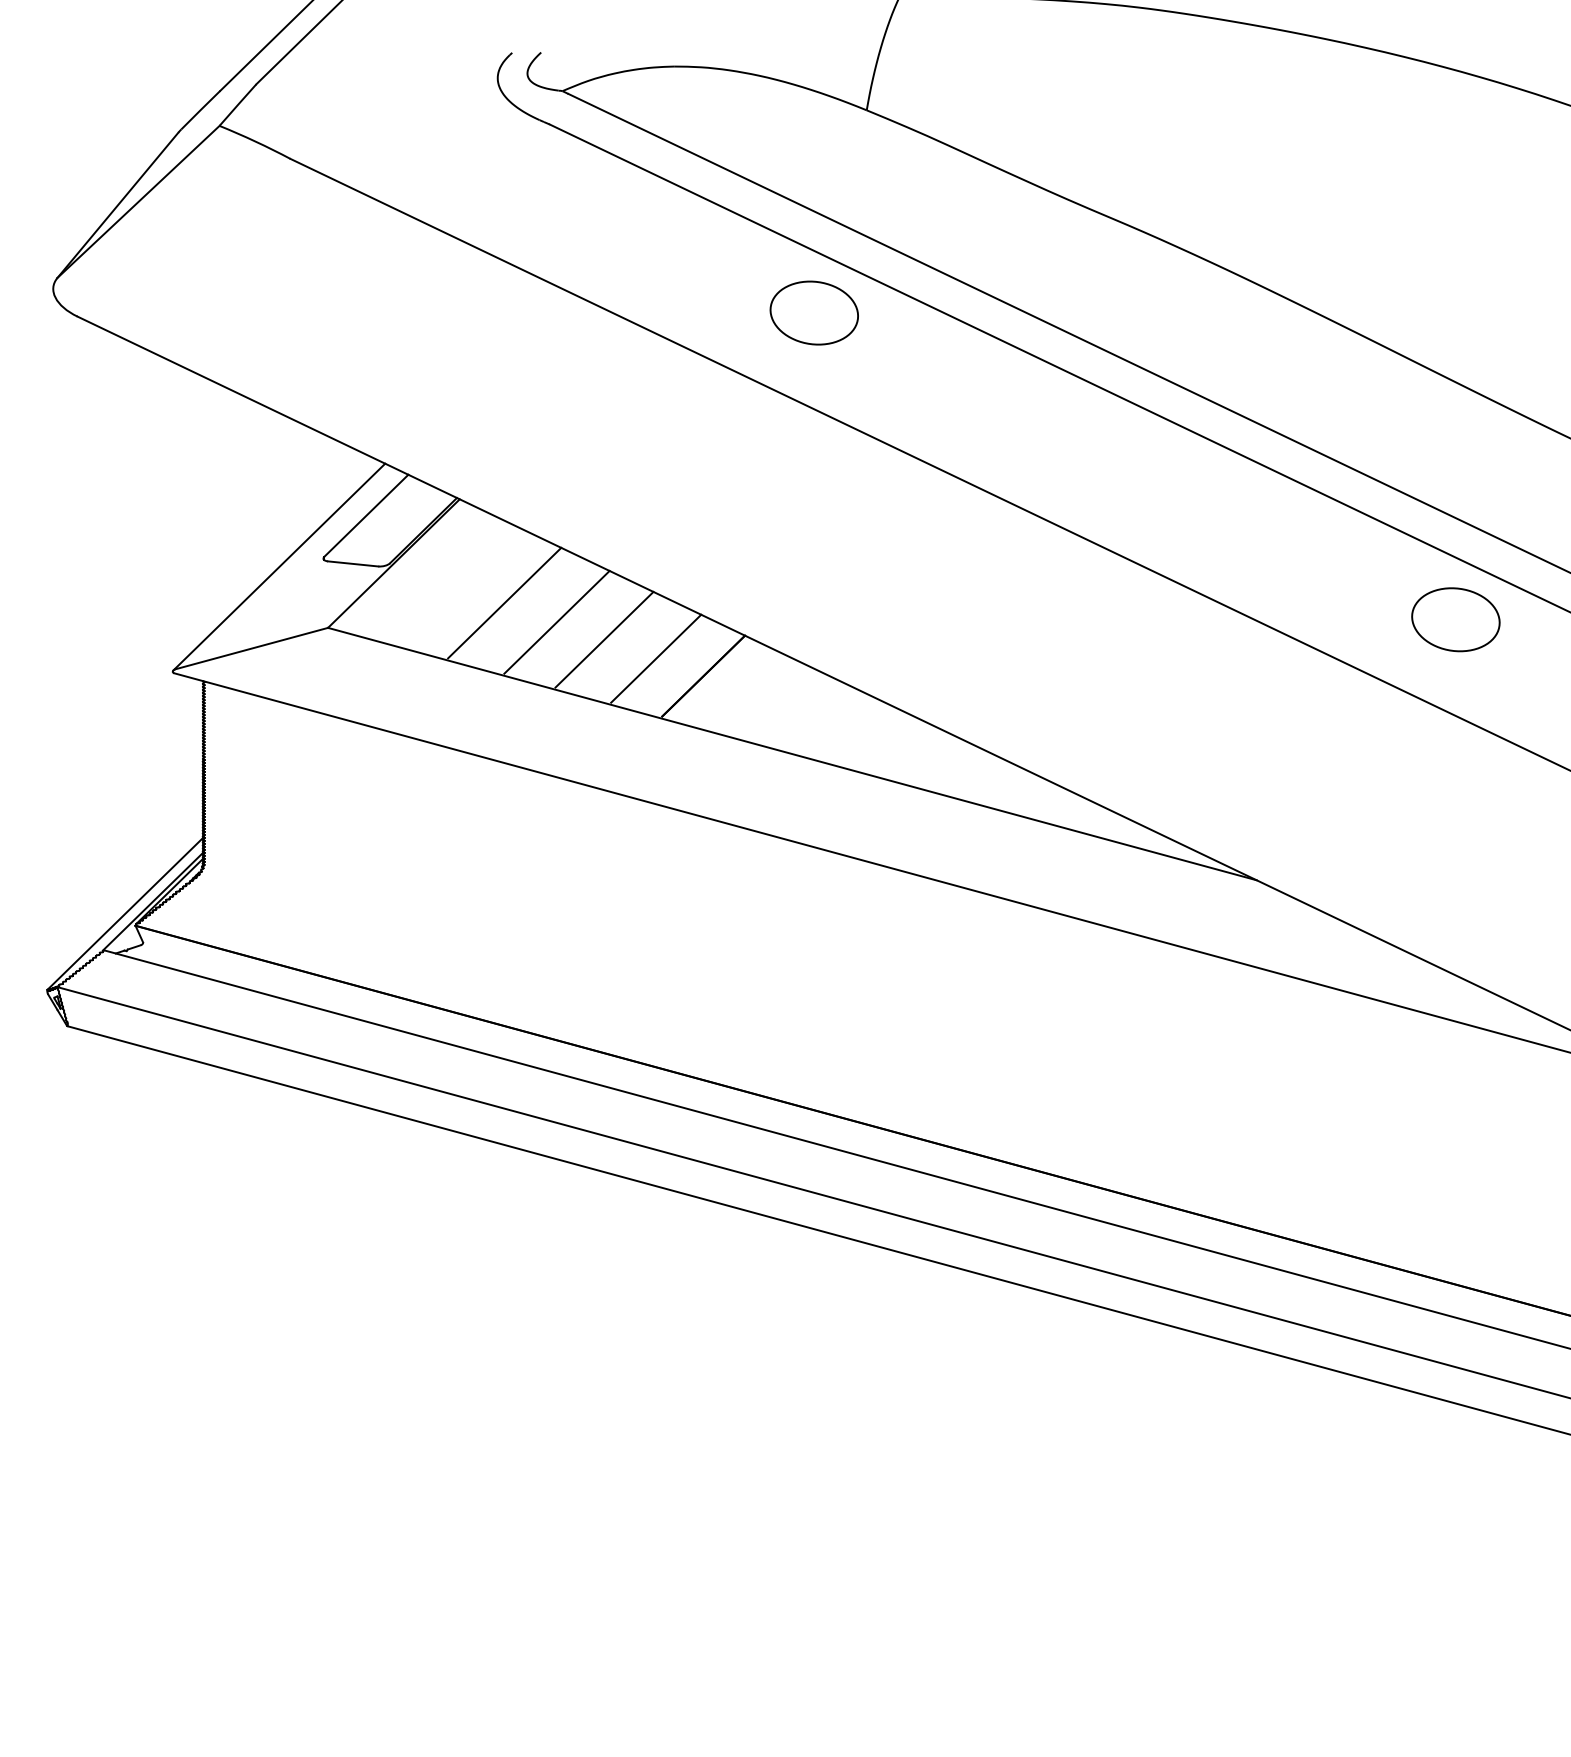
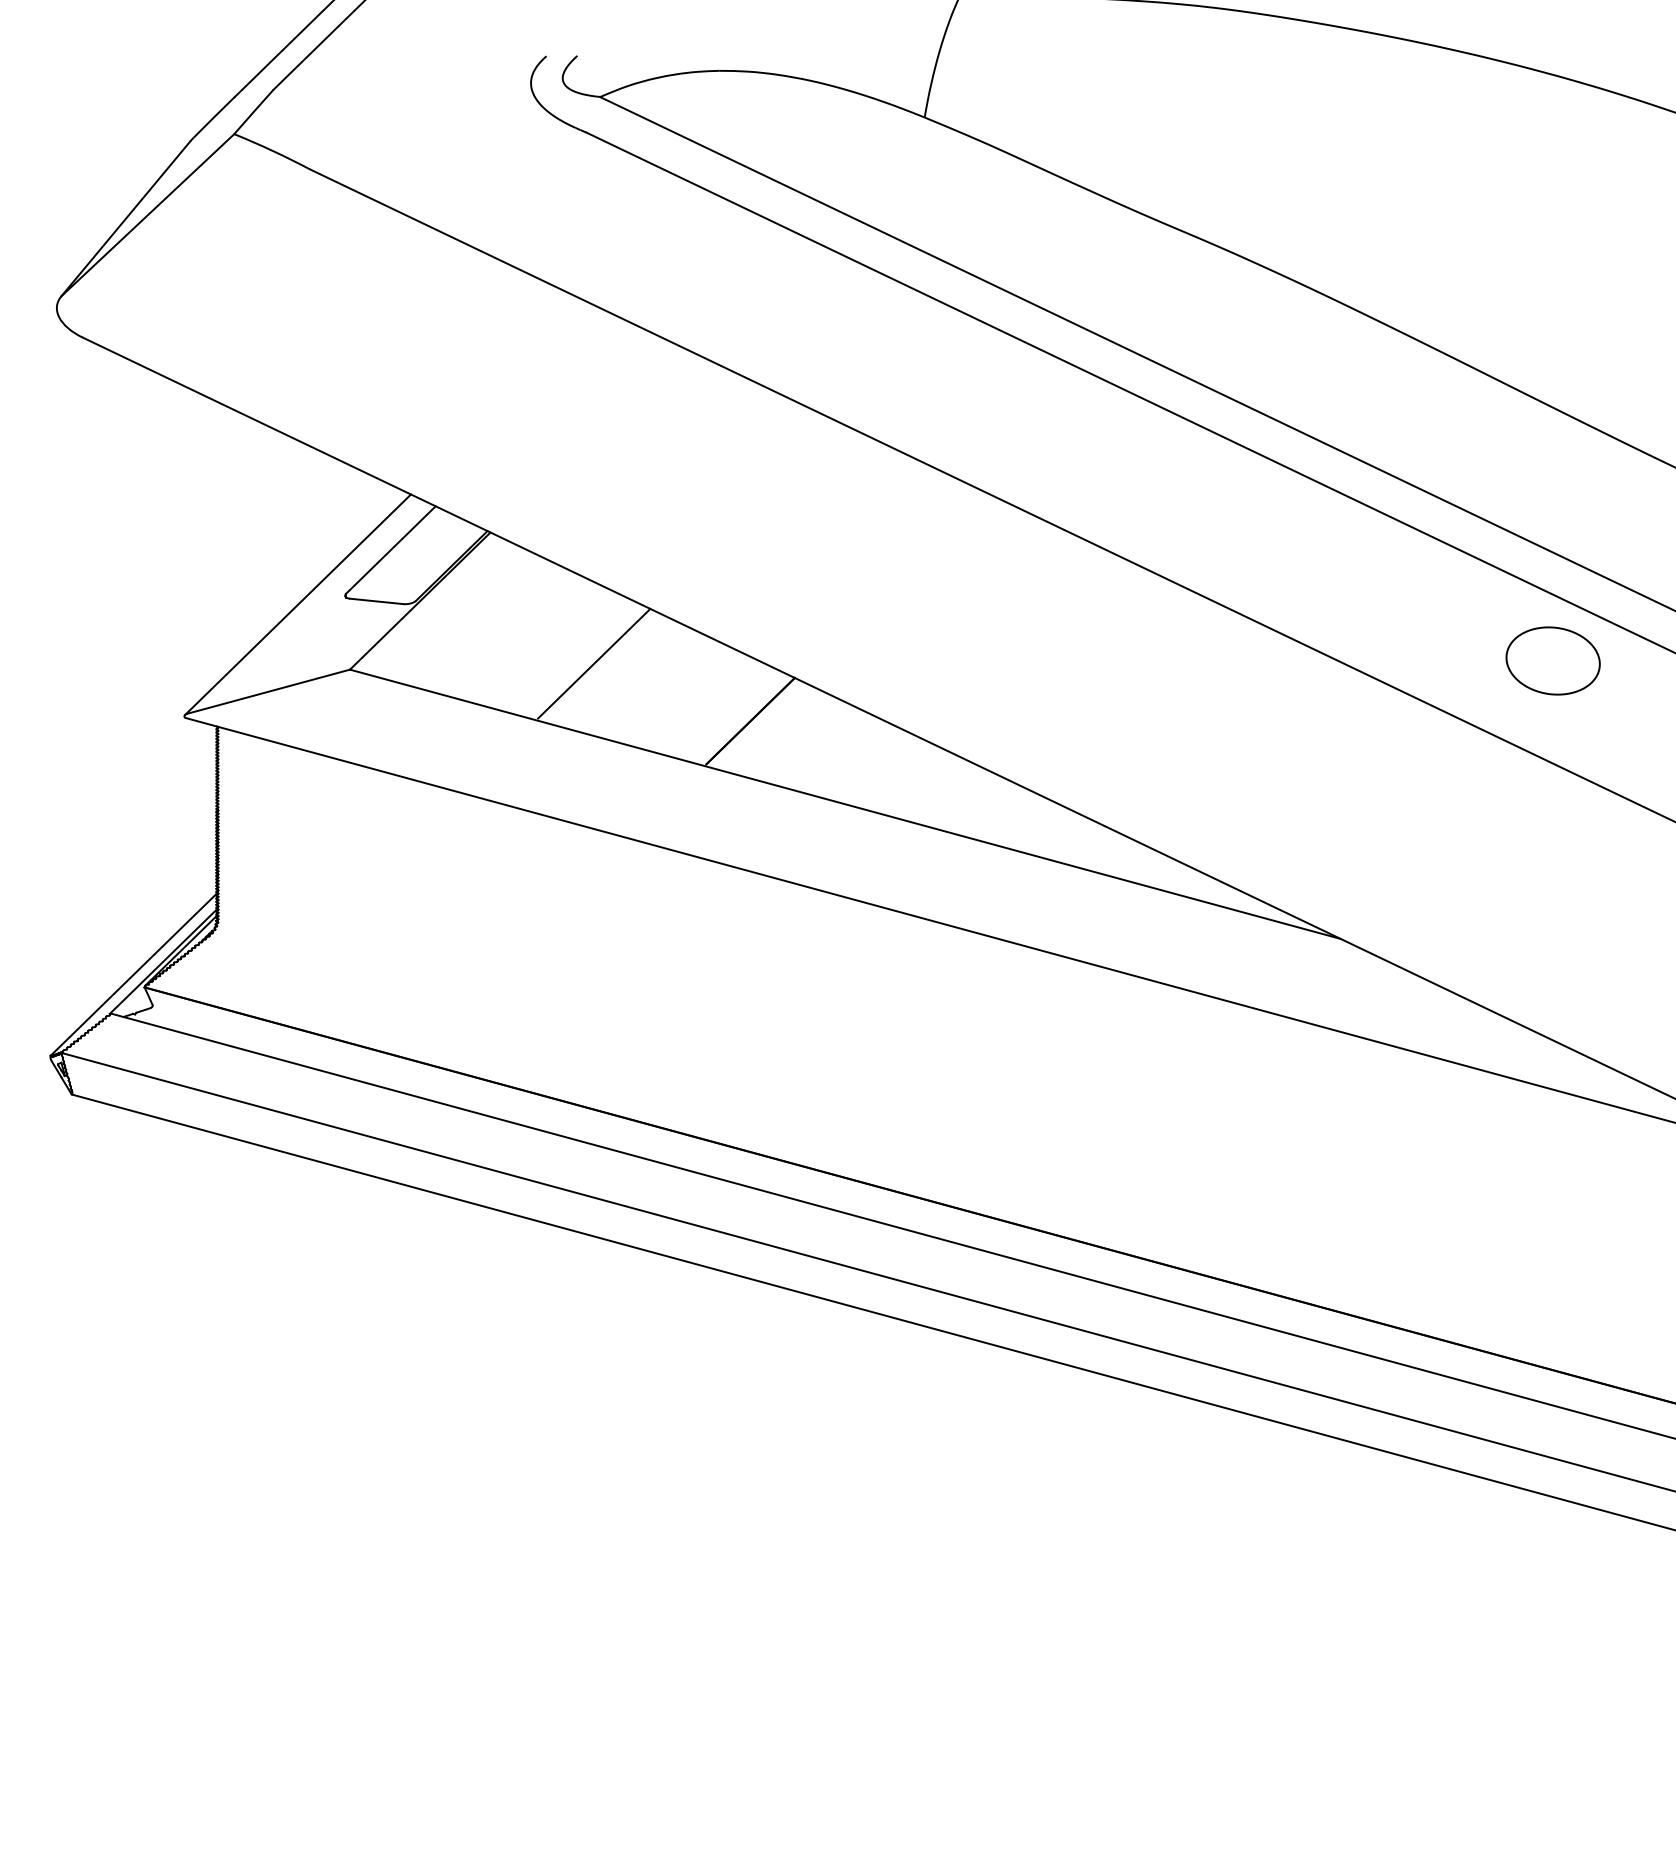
part: (814, 312) -> (868, 333), removed
line: (504, 603) -> (538, 643), removed
line: (604, 639) -> (644, 682), removed
line: (656, 658) -> (700, 702), removed

